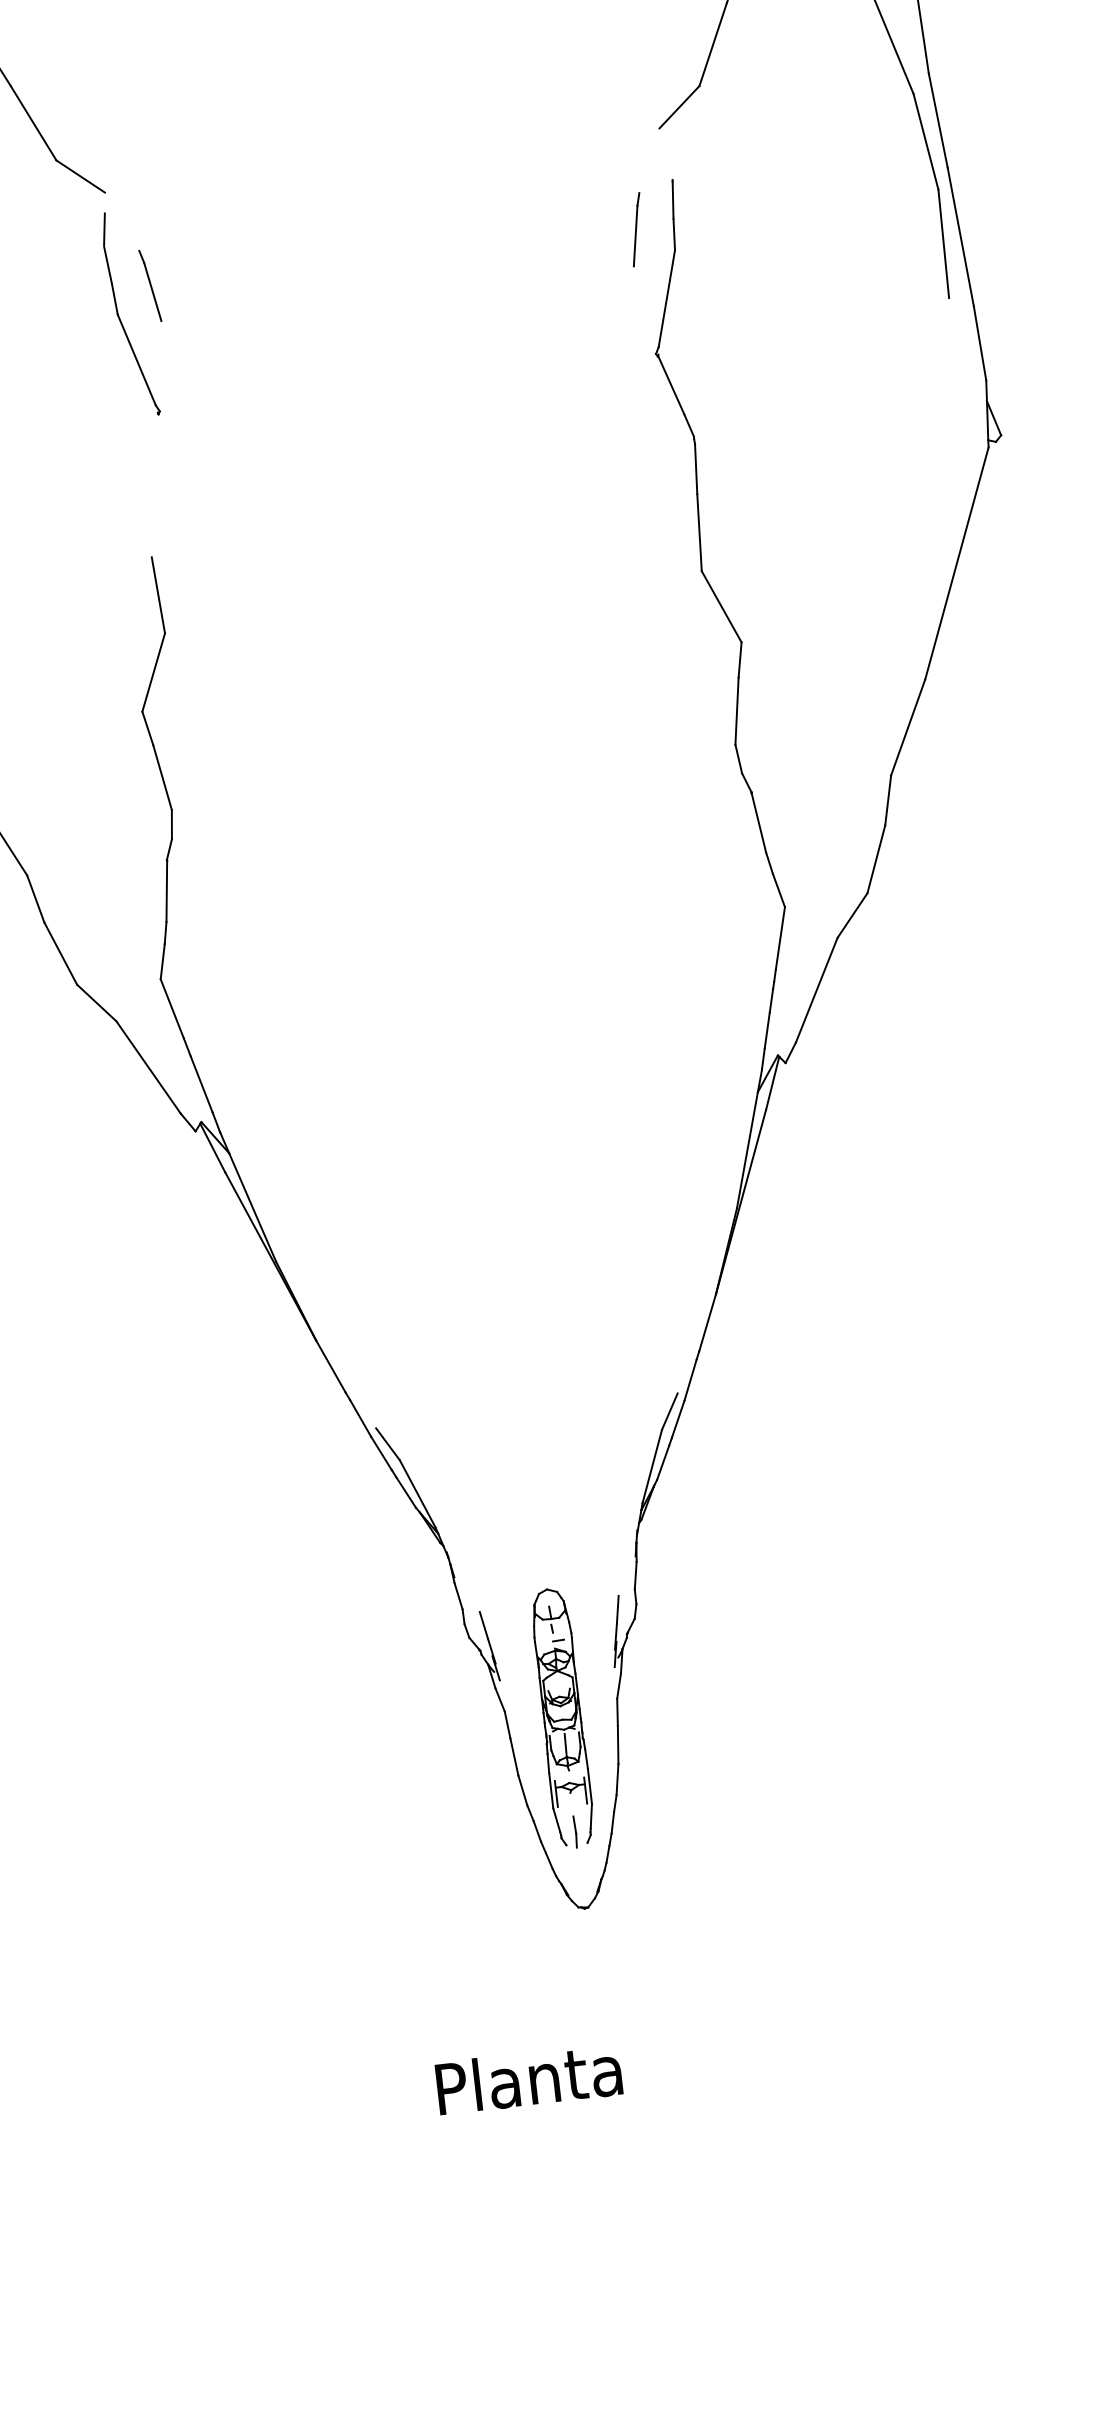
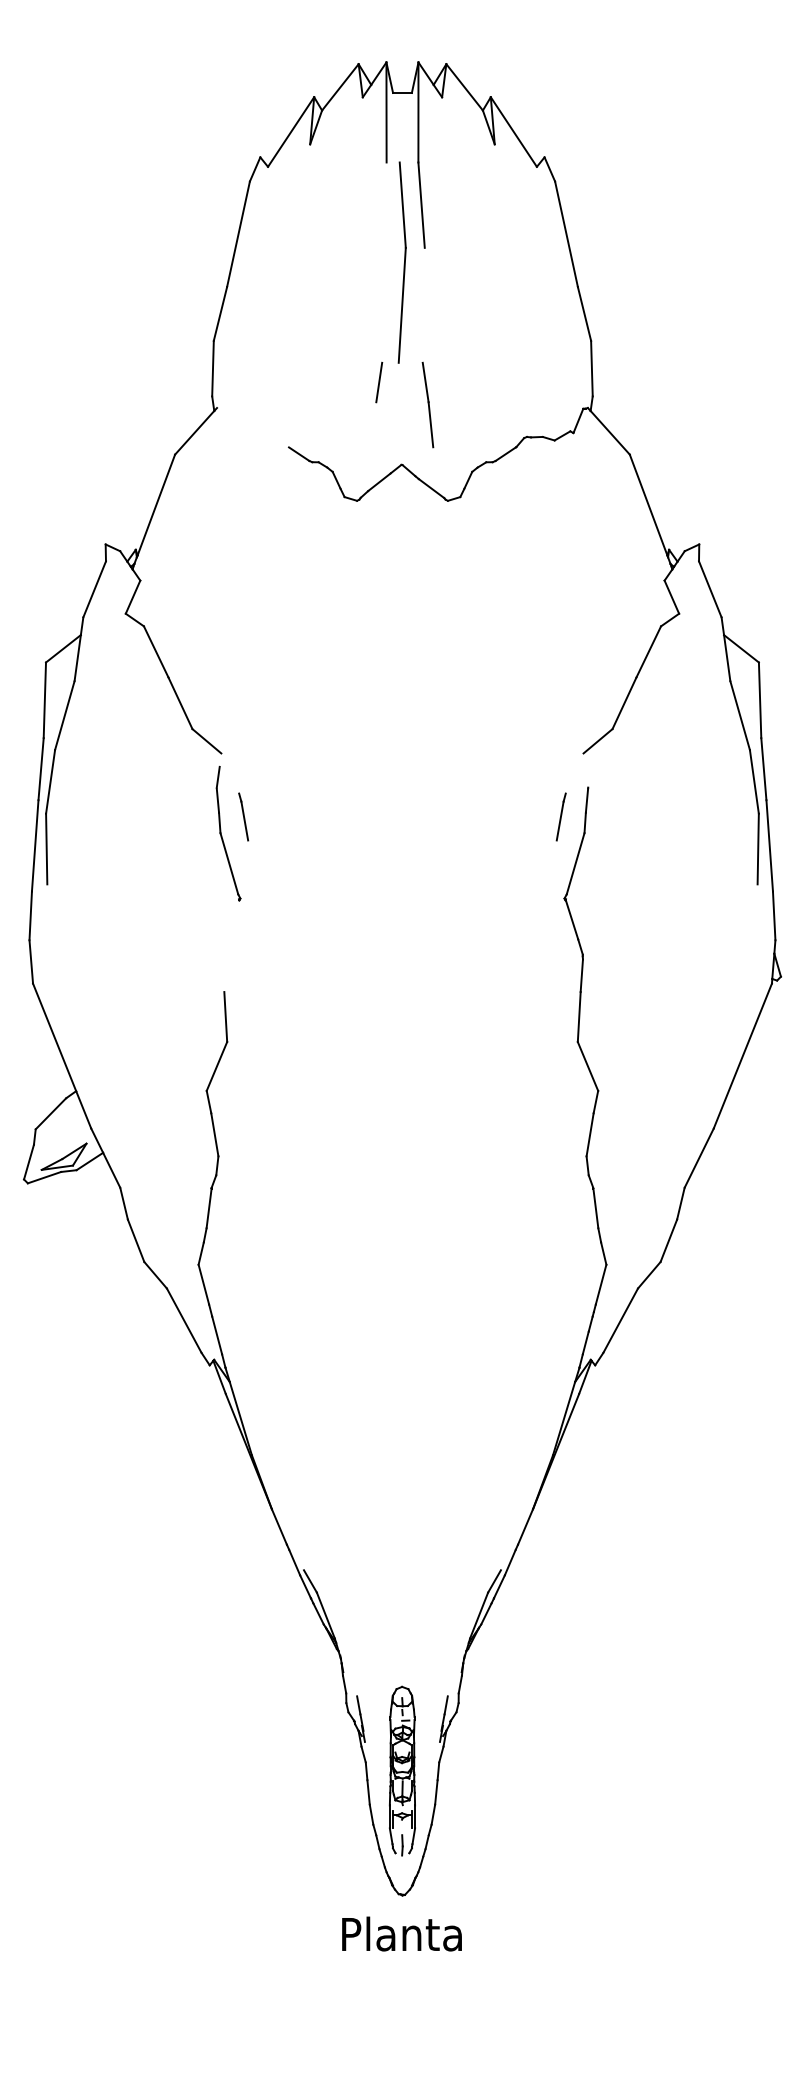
text: (528, 2078) -> (401, 1933), moved

